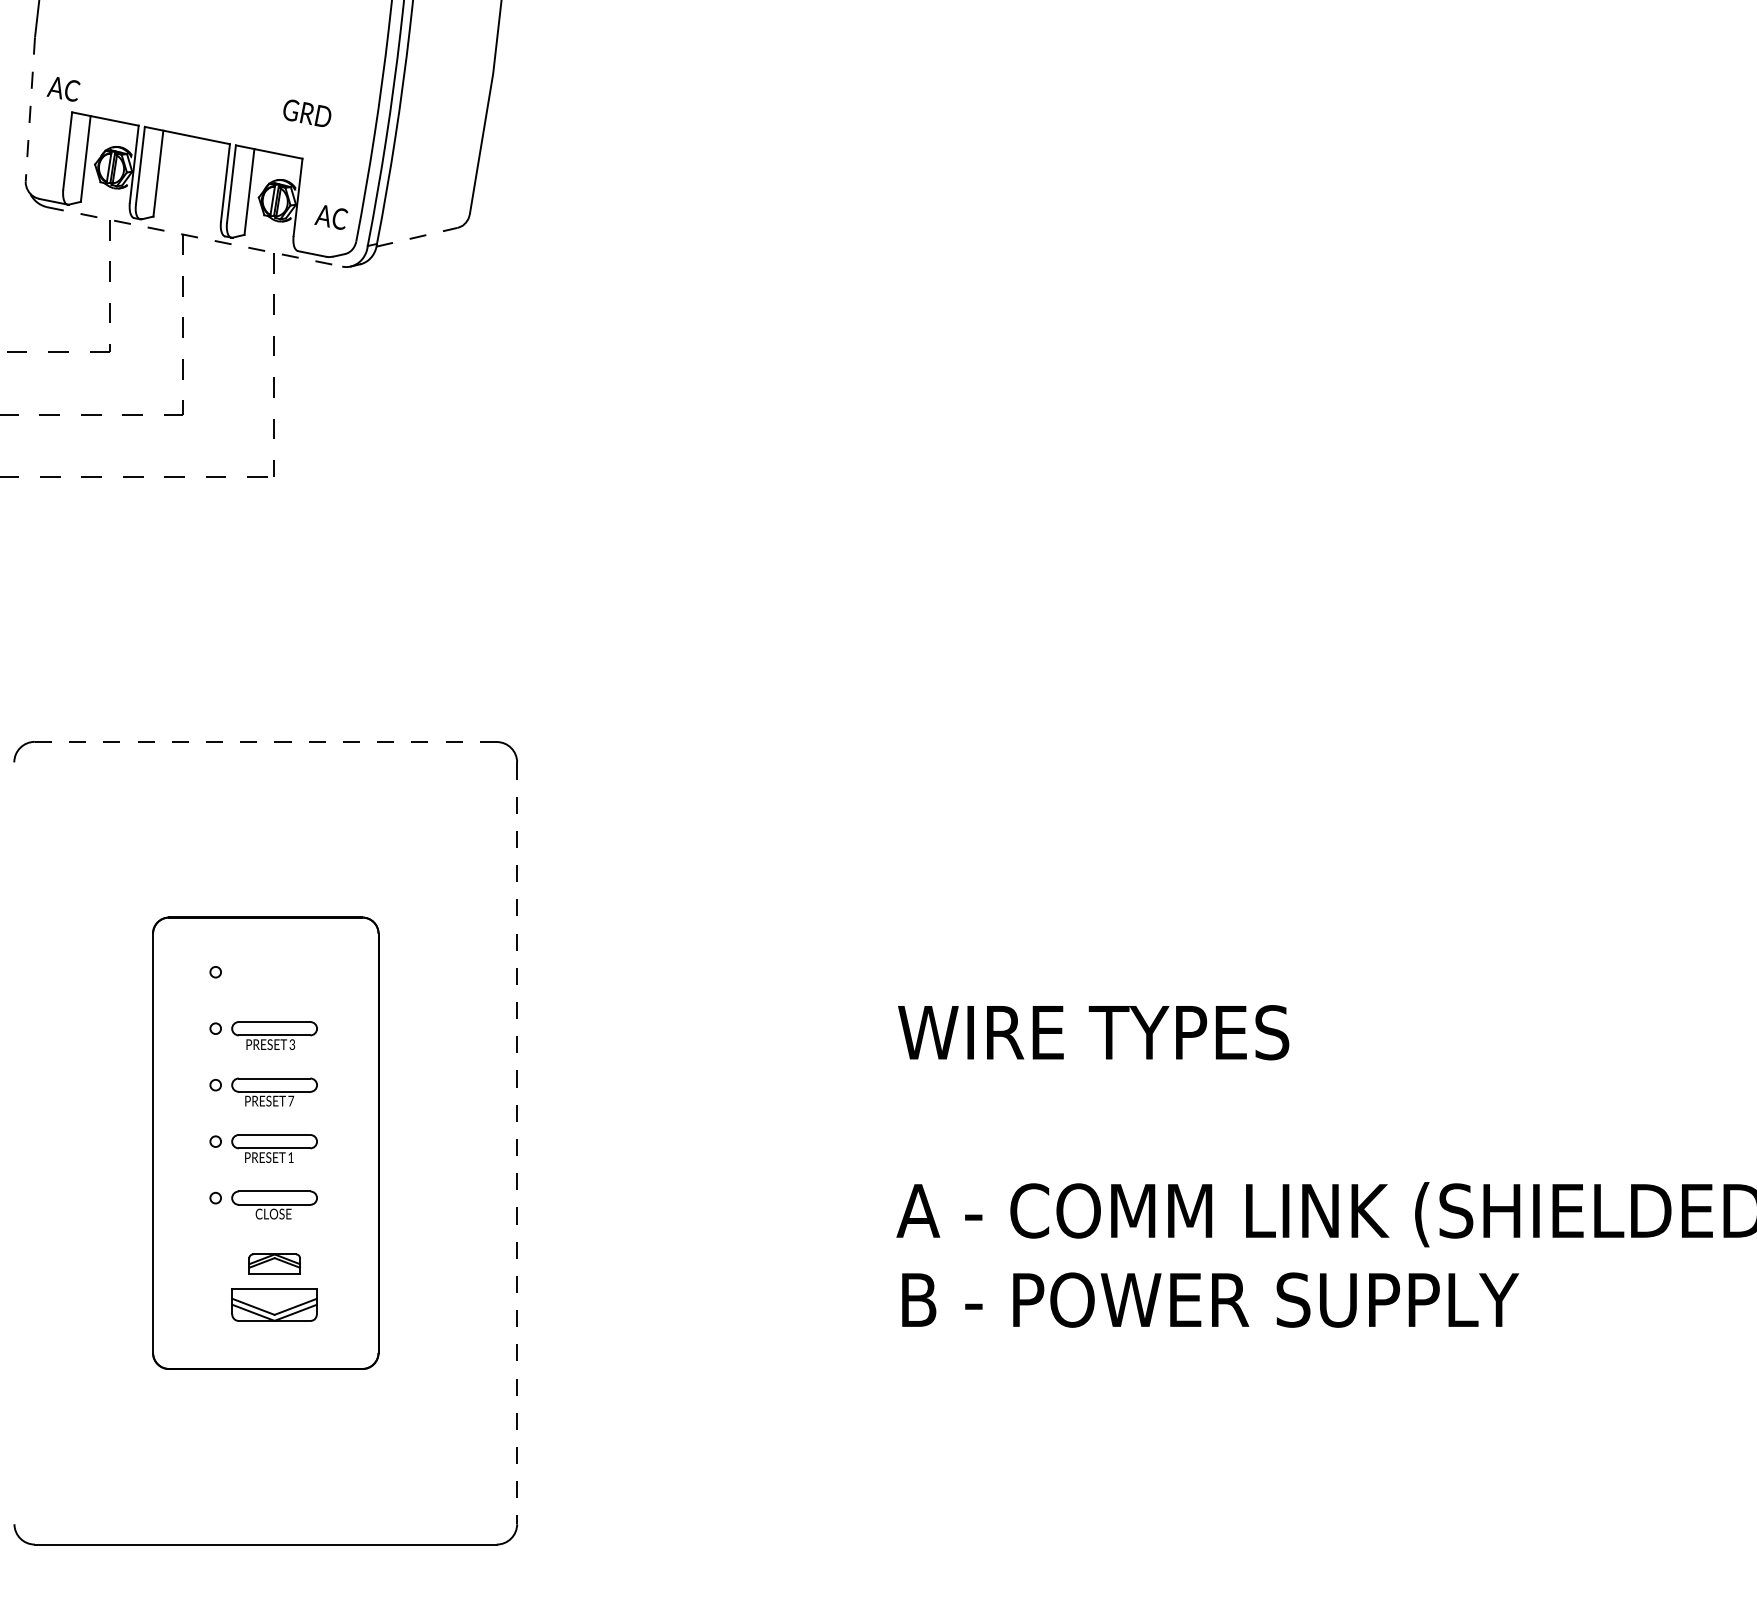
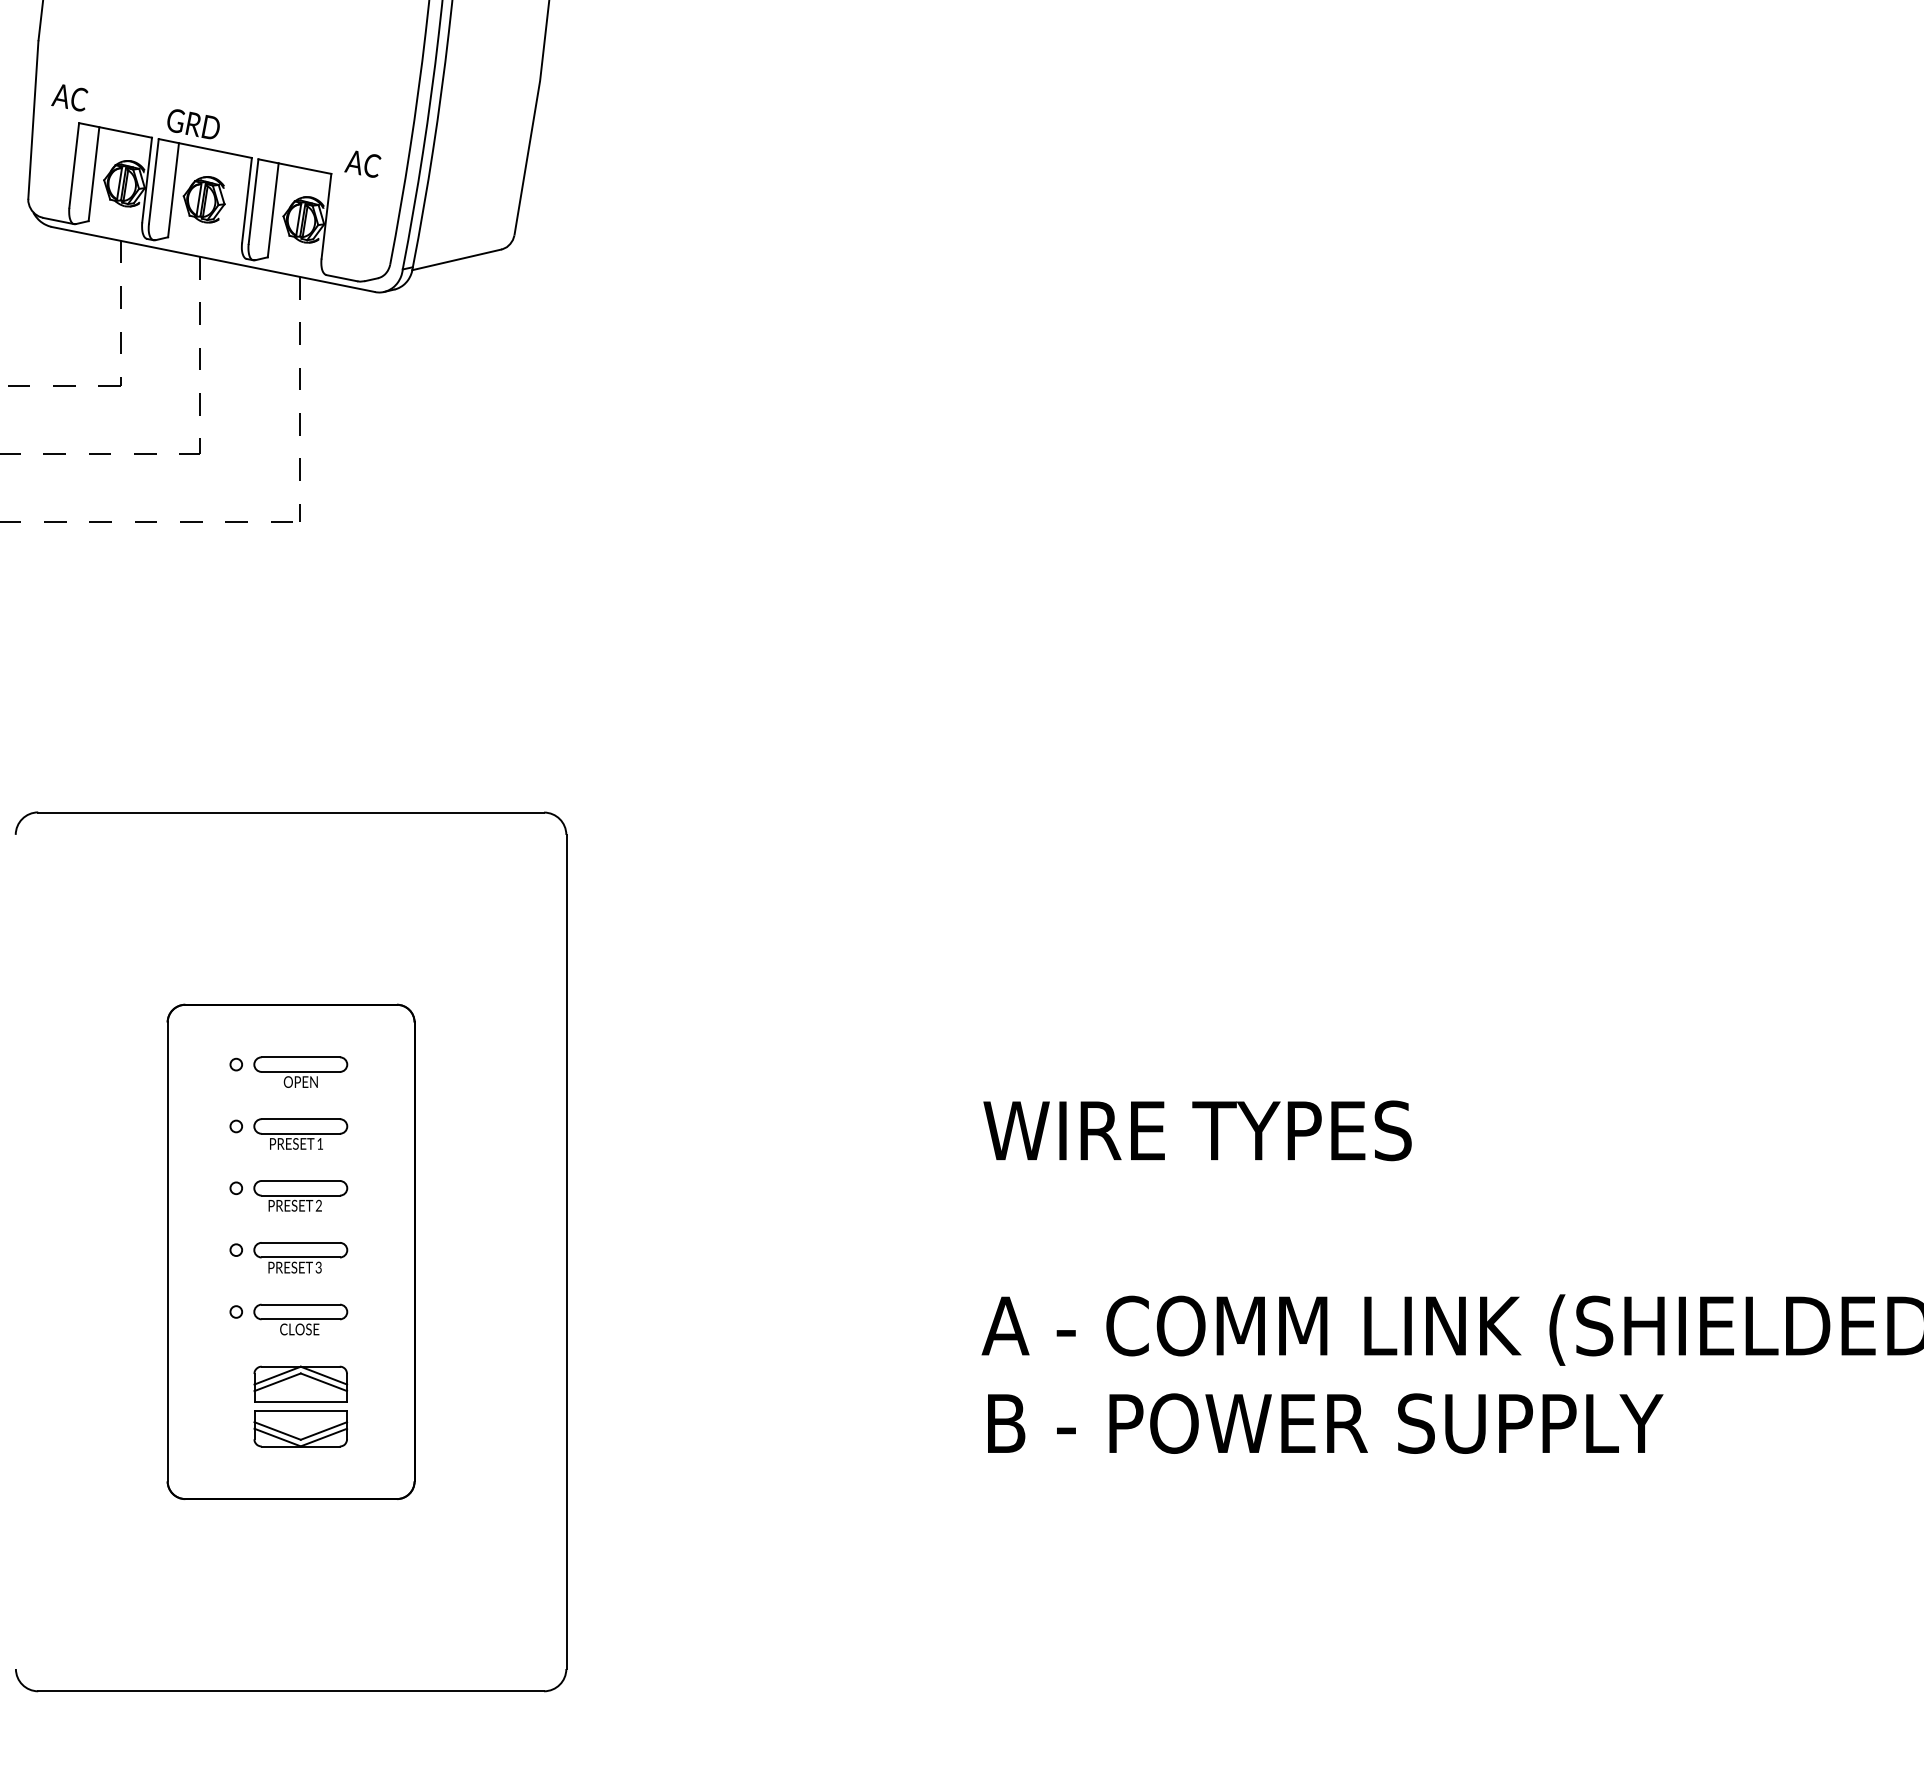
line: (30, 109) -> (33, 120), dashed -> solid
text: (307, 113) -> (193, 124), moved
part: (185, 182) -> (203, 199), added
text: (330, 216) -> (362, 163), moved
line: (194, 236) -> (213, 259), dashed -> solid
line: (416, 236) -> (456, 259), dashed -> solid
line: (266, 741) -> (291, 812), dashed -> solid
part: (274, 978) -> (300, 1071), added
text: (292, 1044) -> (320, 1143), 3 -> 1
text: (290, 1100) -> (318, 1205), 7 -> 2
line: (517, 1143) -> (566, 1252), dashed -> solid
text: (290, 1157) -> (318, 1267), 1 -> 3
part: (274, 1263) -> (300, 1383), size x1.67

